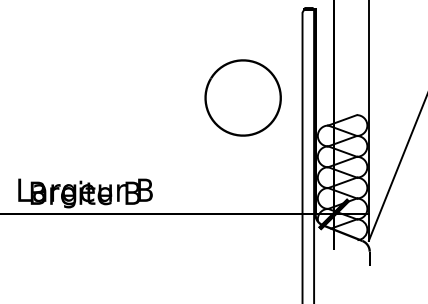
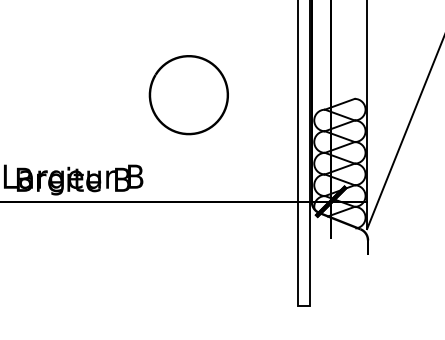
curve: (215, 121) -> (160, 119), moved

